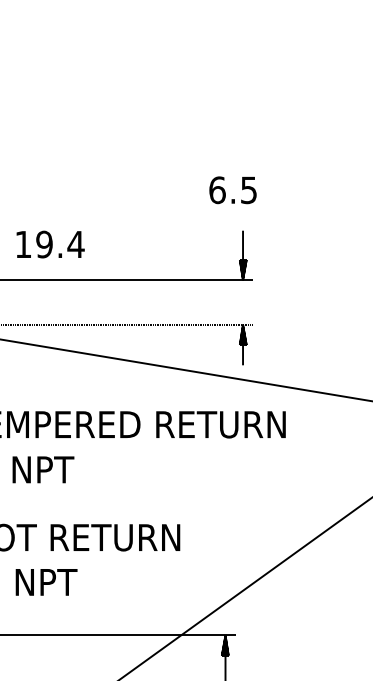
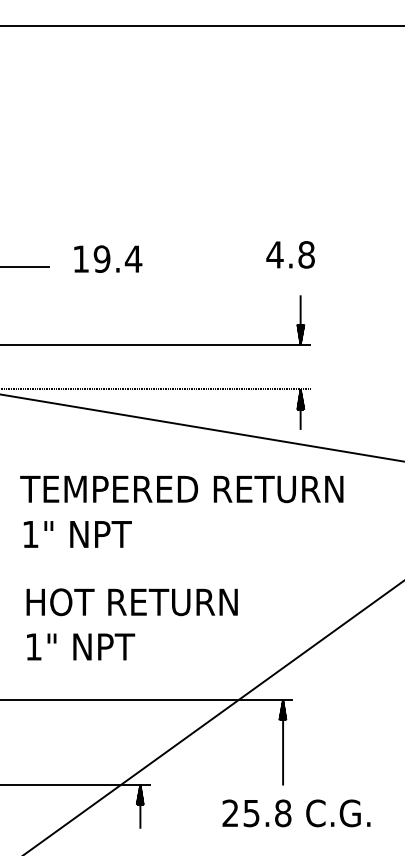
text: (232, 189) -> (290, 254), 6.5 -> 4.8
text: (50, 243) -> (108, 258), moved

